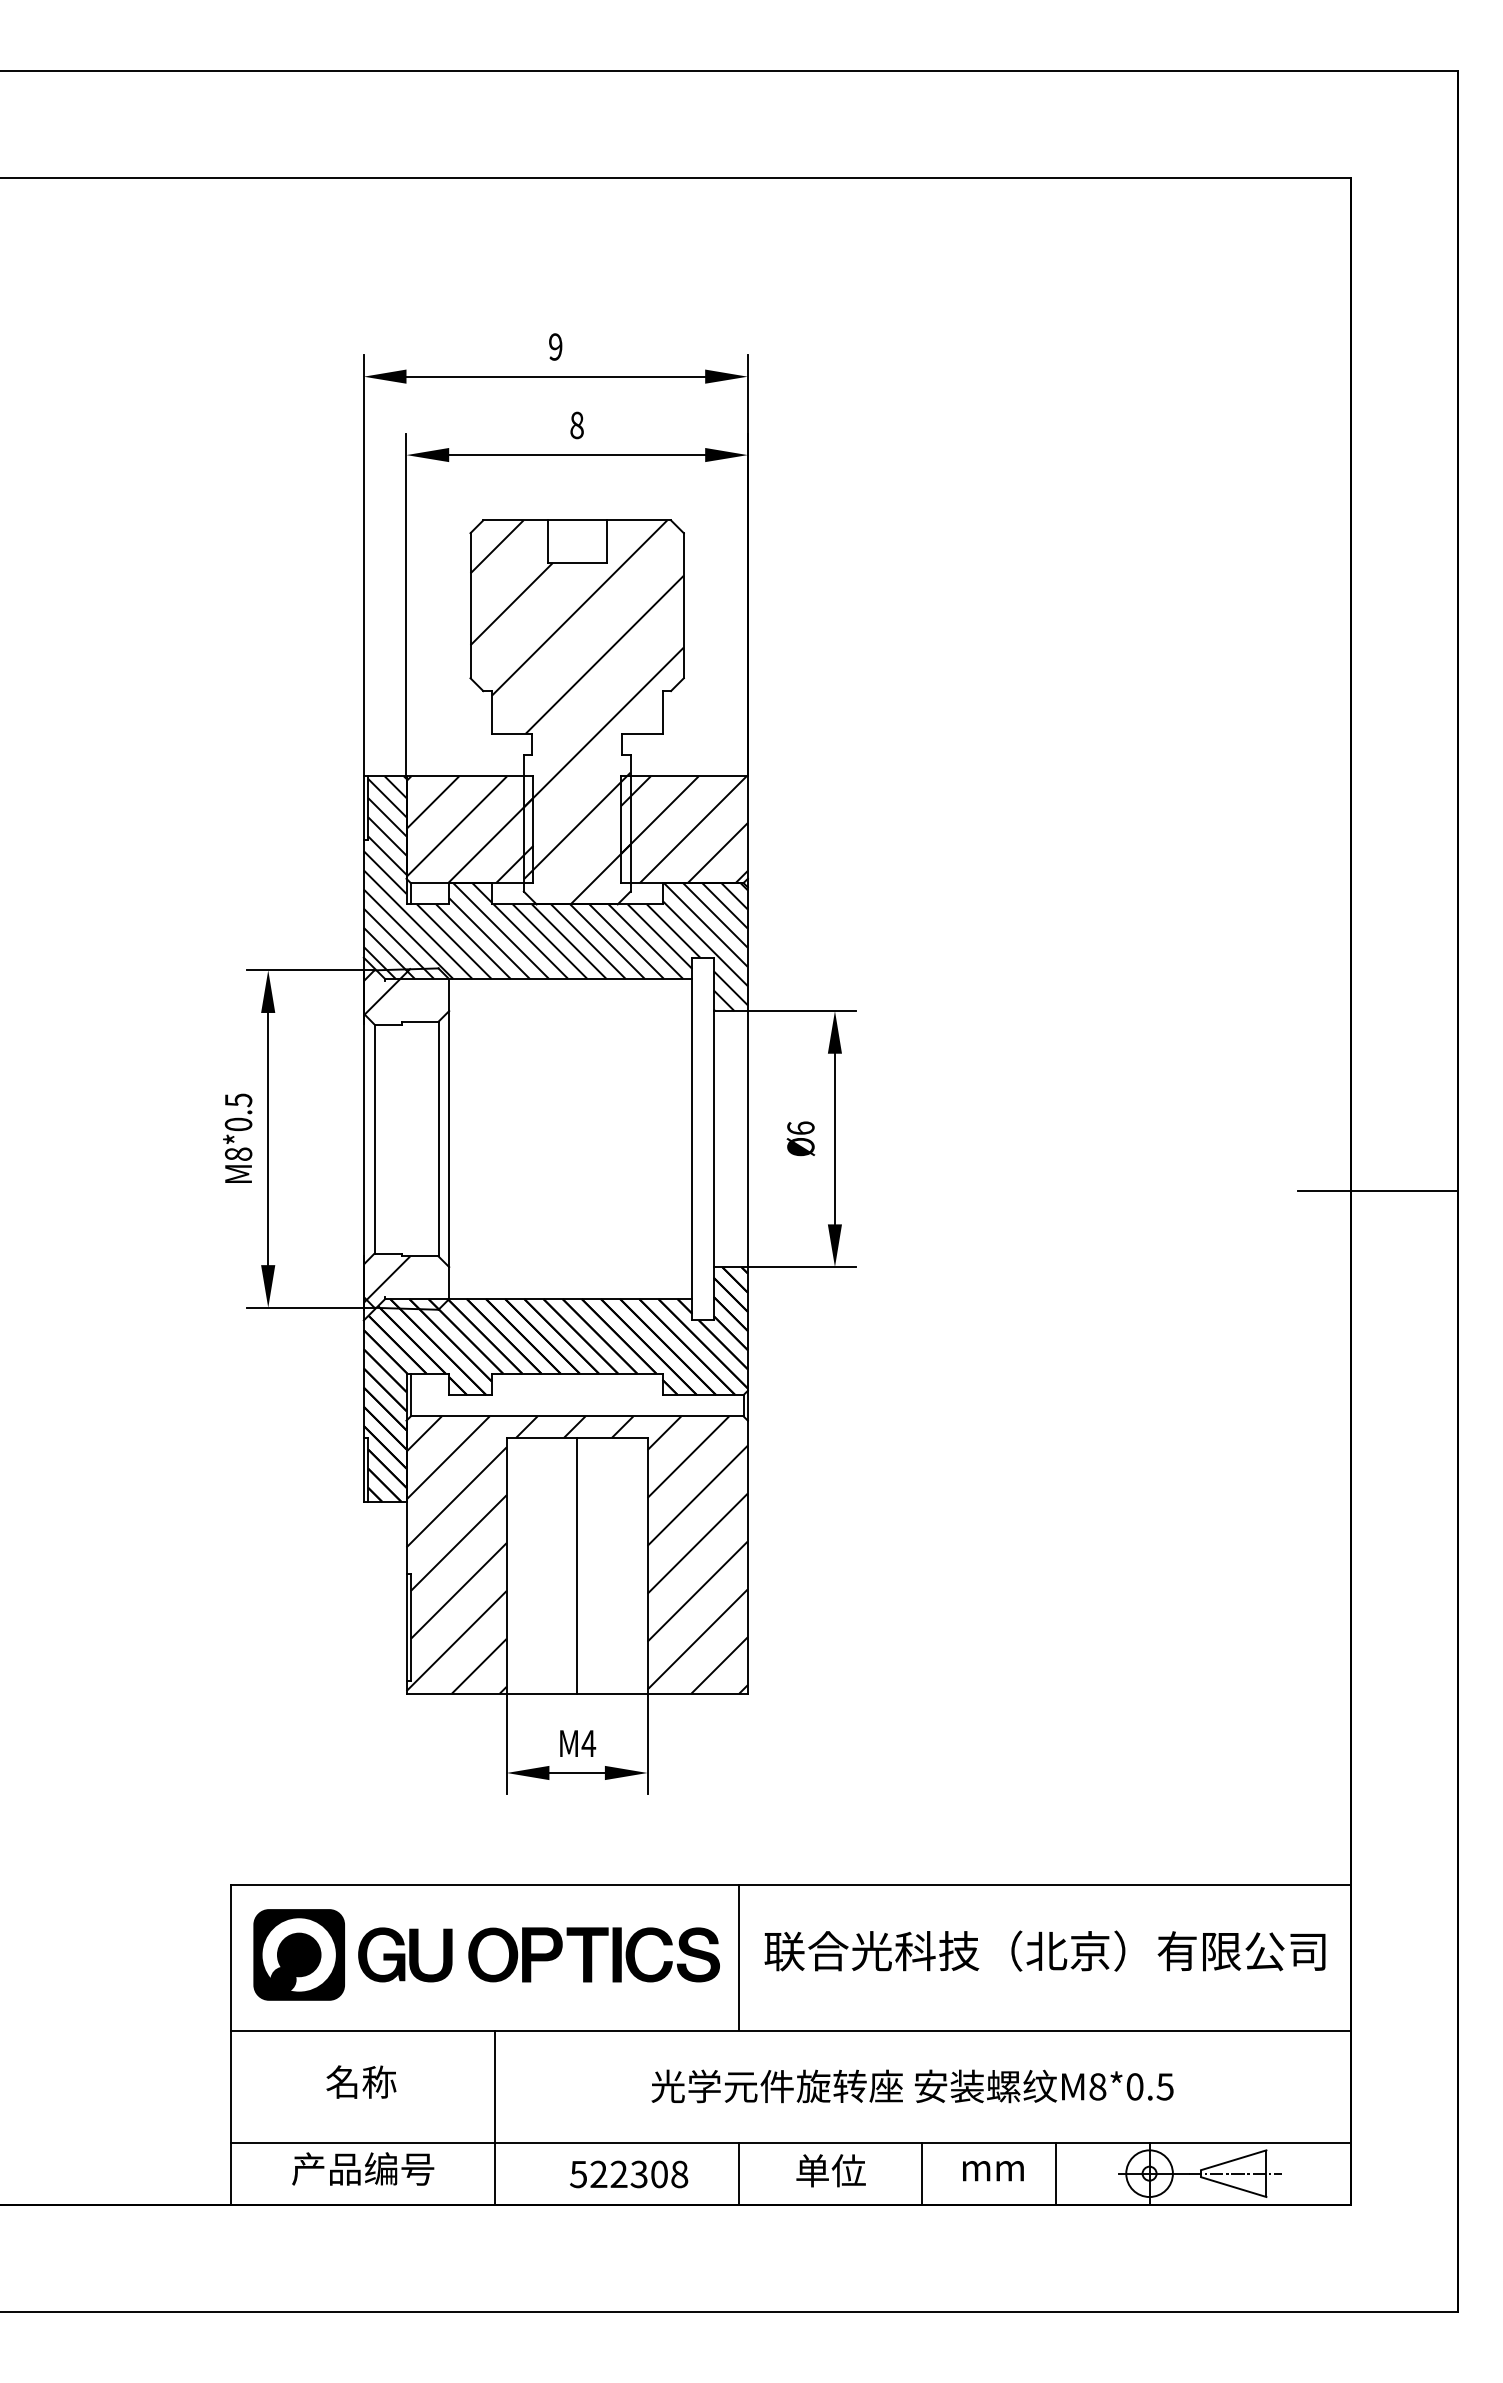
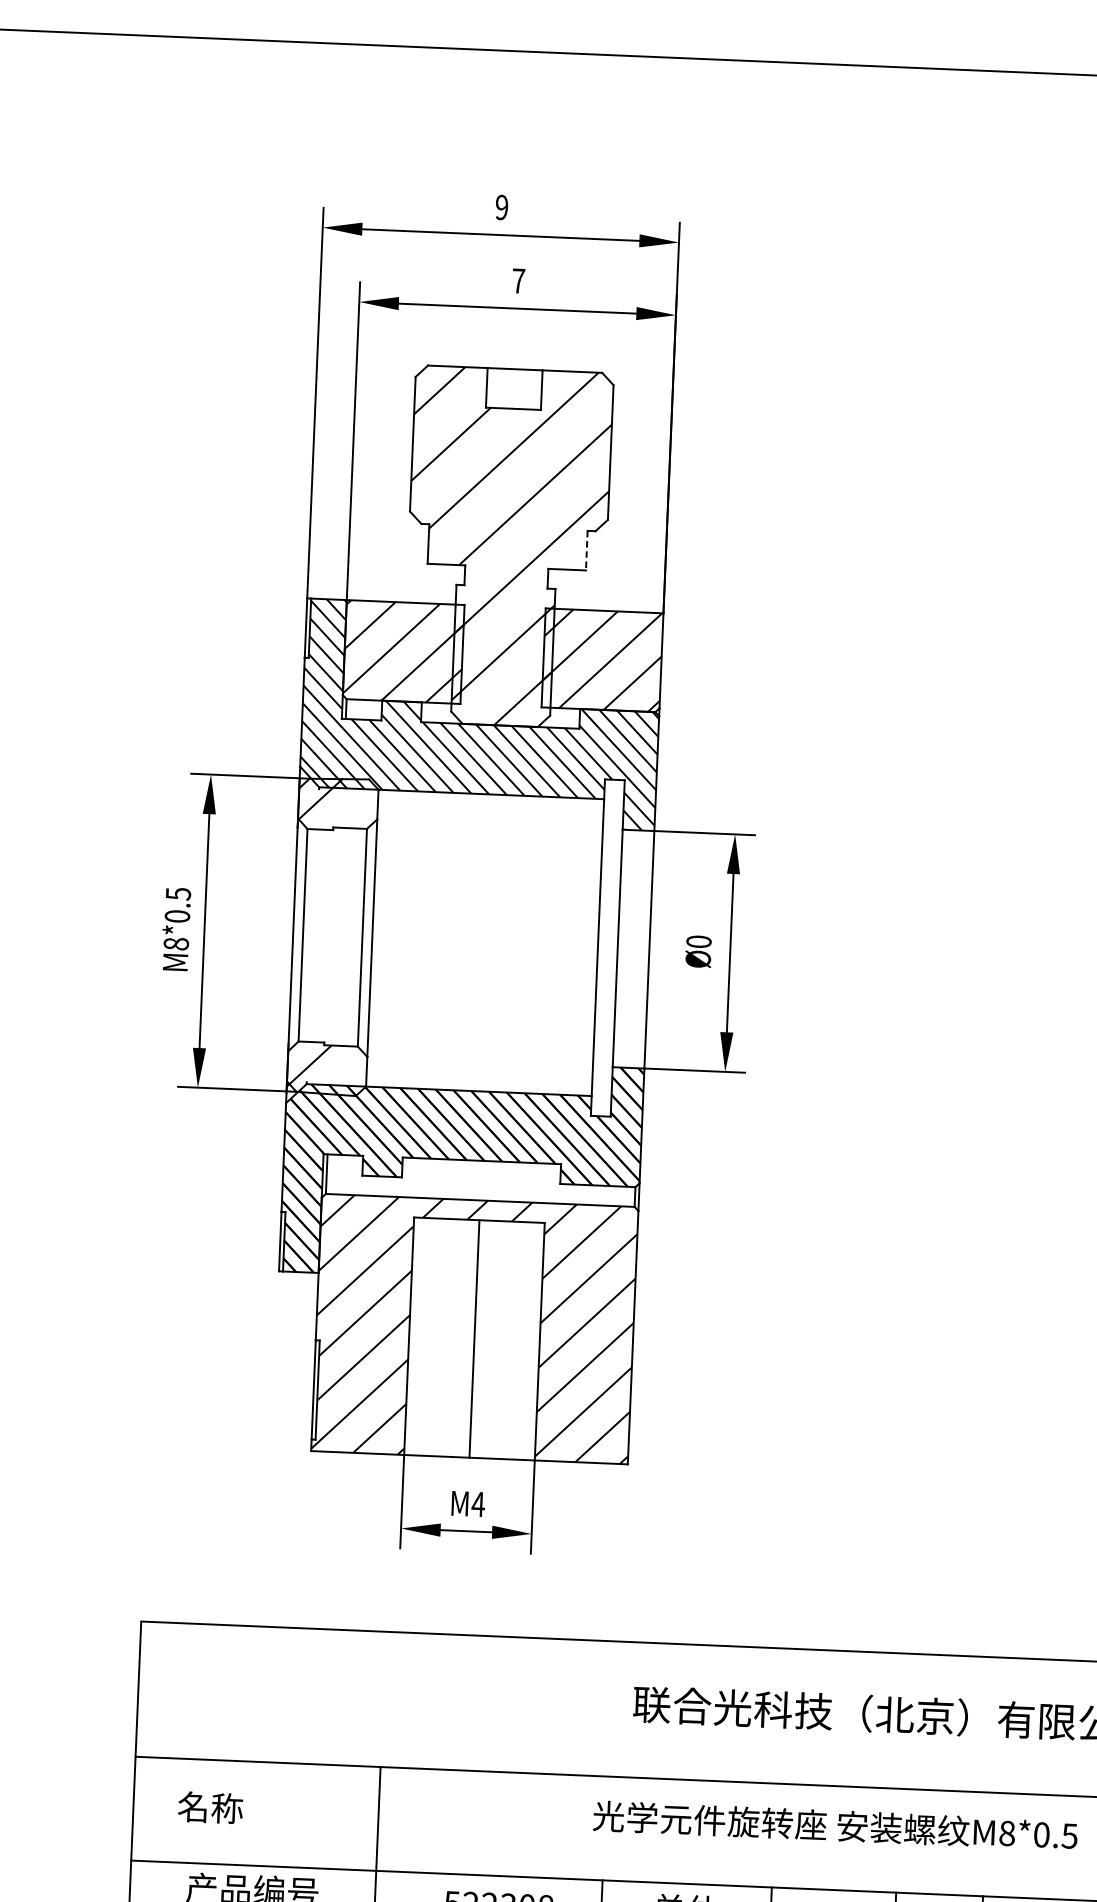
text: (576, 425) -> (518, 281), 8 -> 7
line: (662, 712) -> (586, 550), solid -> dashed
text: (800, 1127) -> (698, 941), Ø6 -> Ø0
part: (486, 1954) -> (375, 1696), removed
line: (739, 1956) -> (609, 1707), removed
text: (361, 2081) -> (210, 1807), moved
text: (912, 2086) -> (835, 1825), moved

